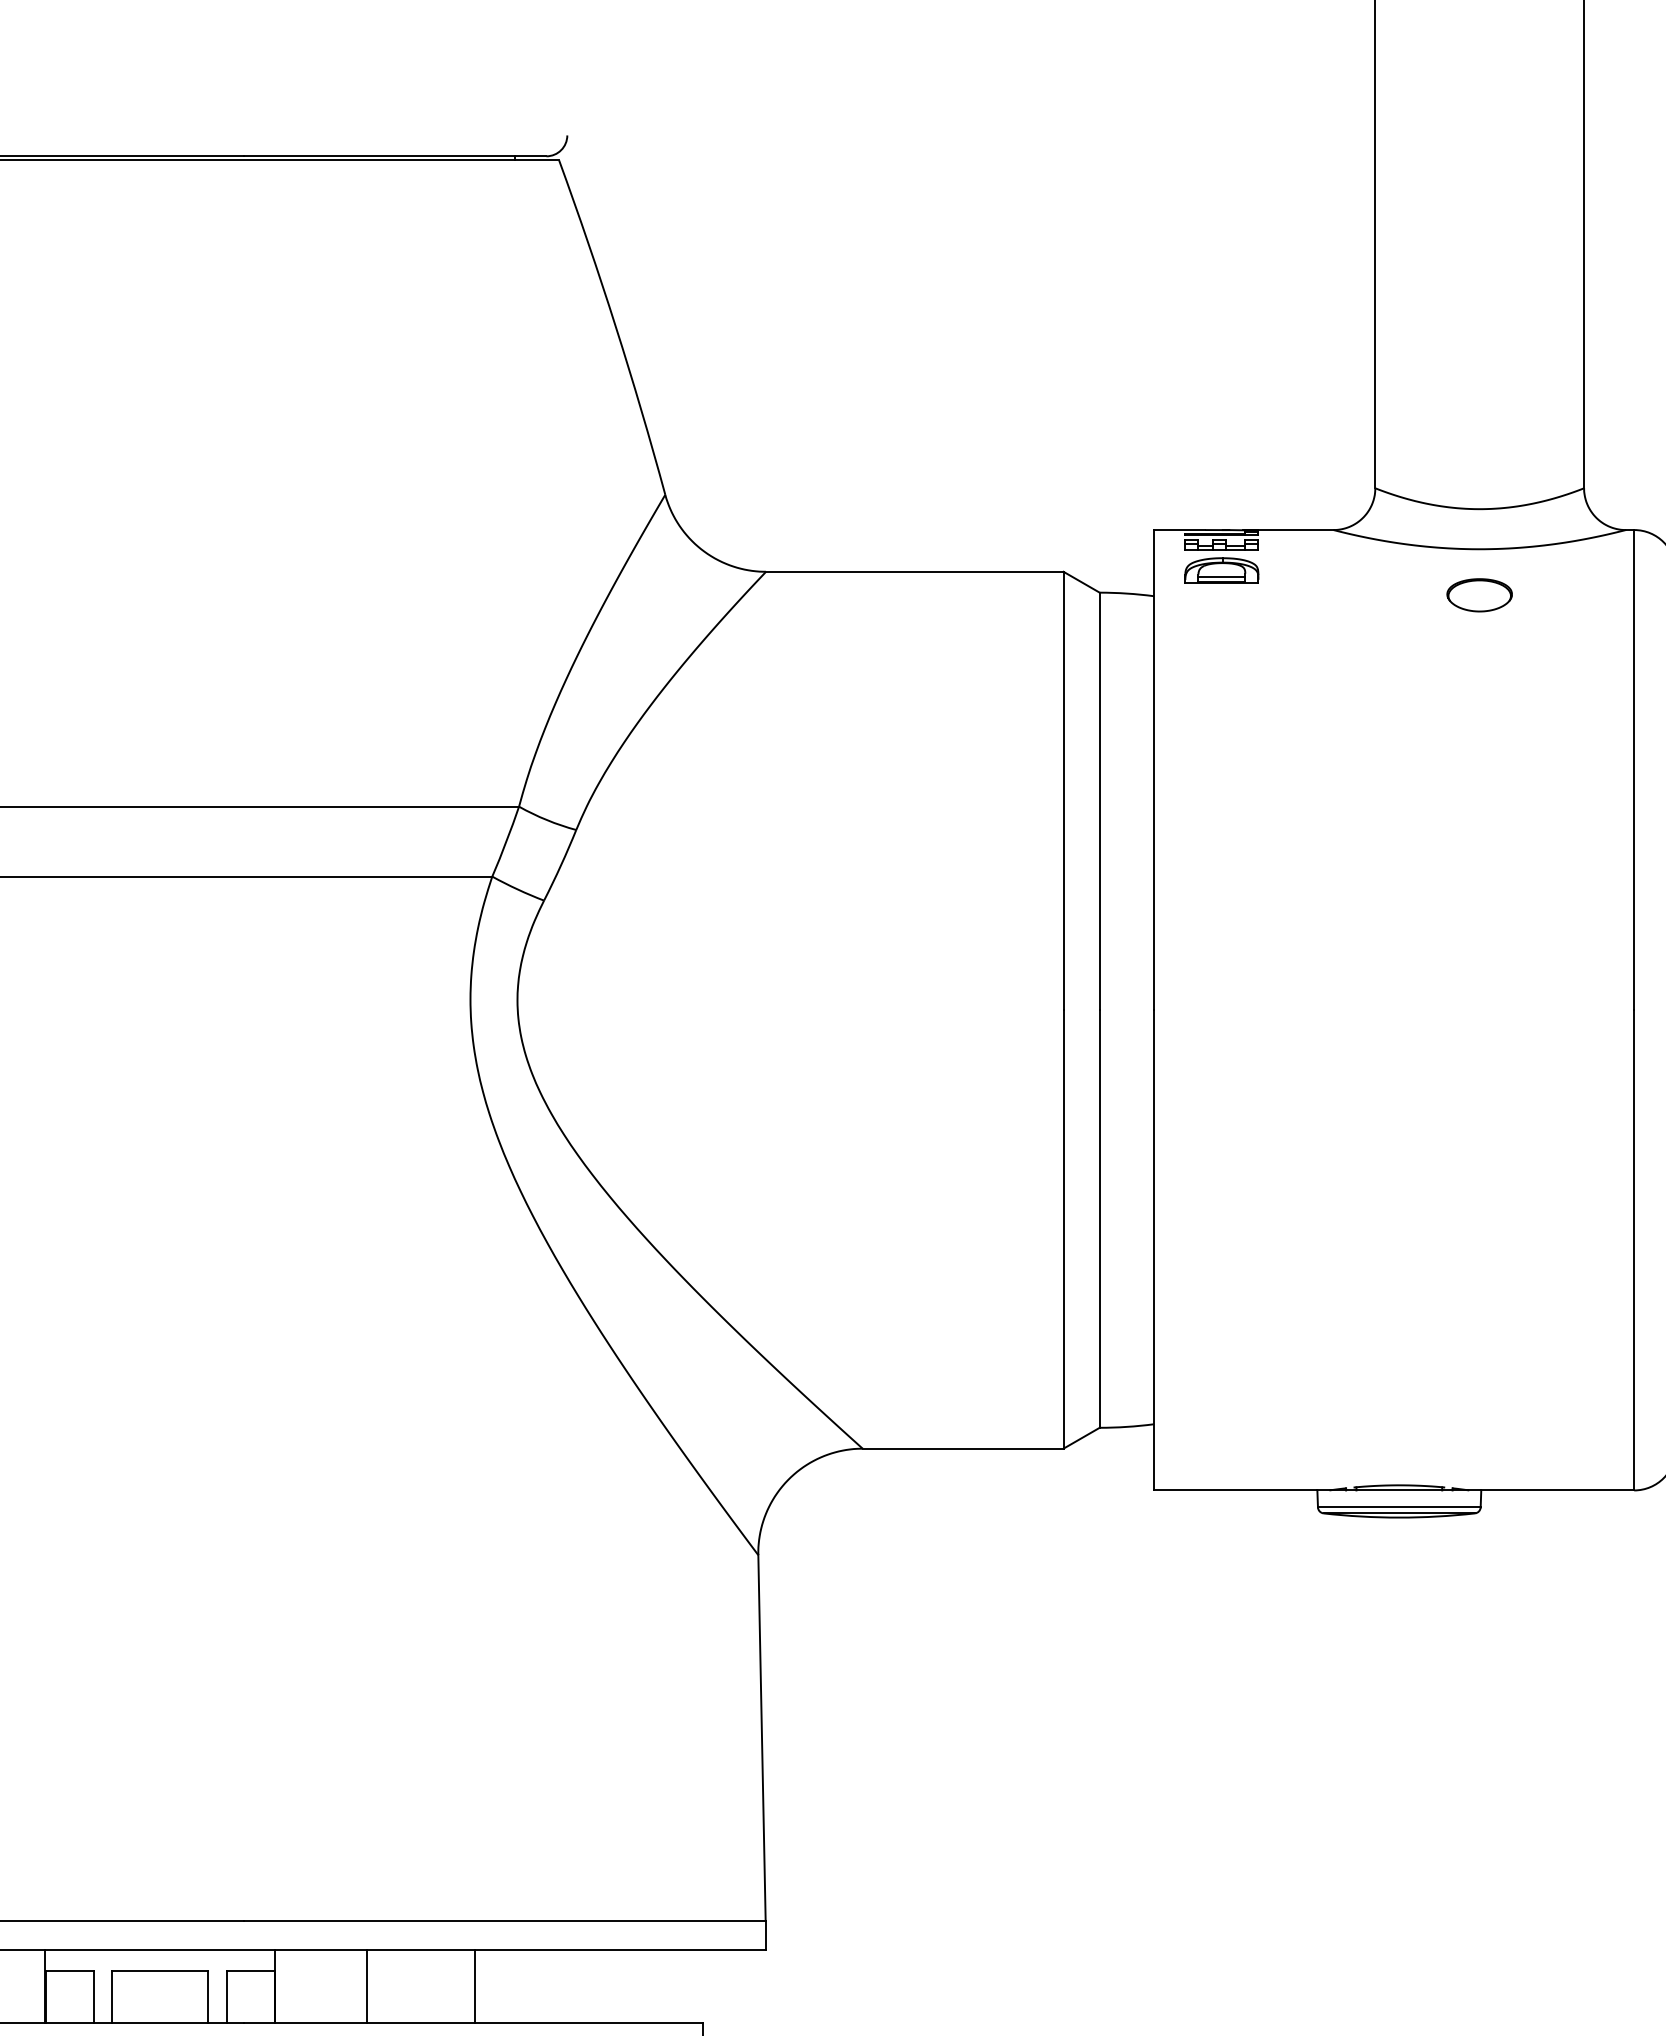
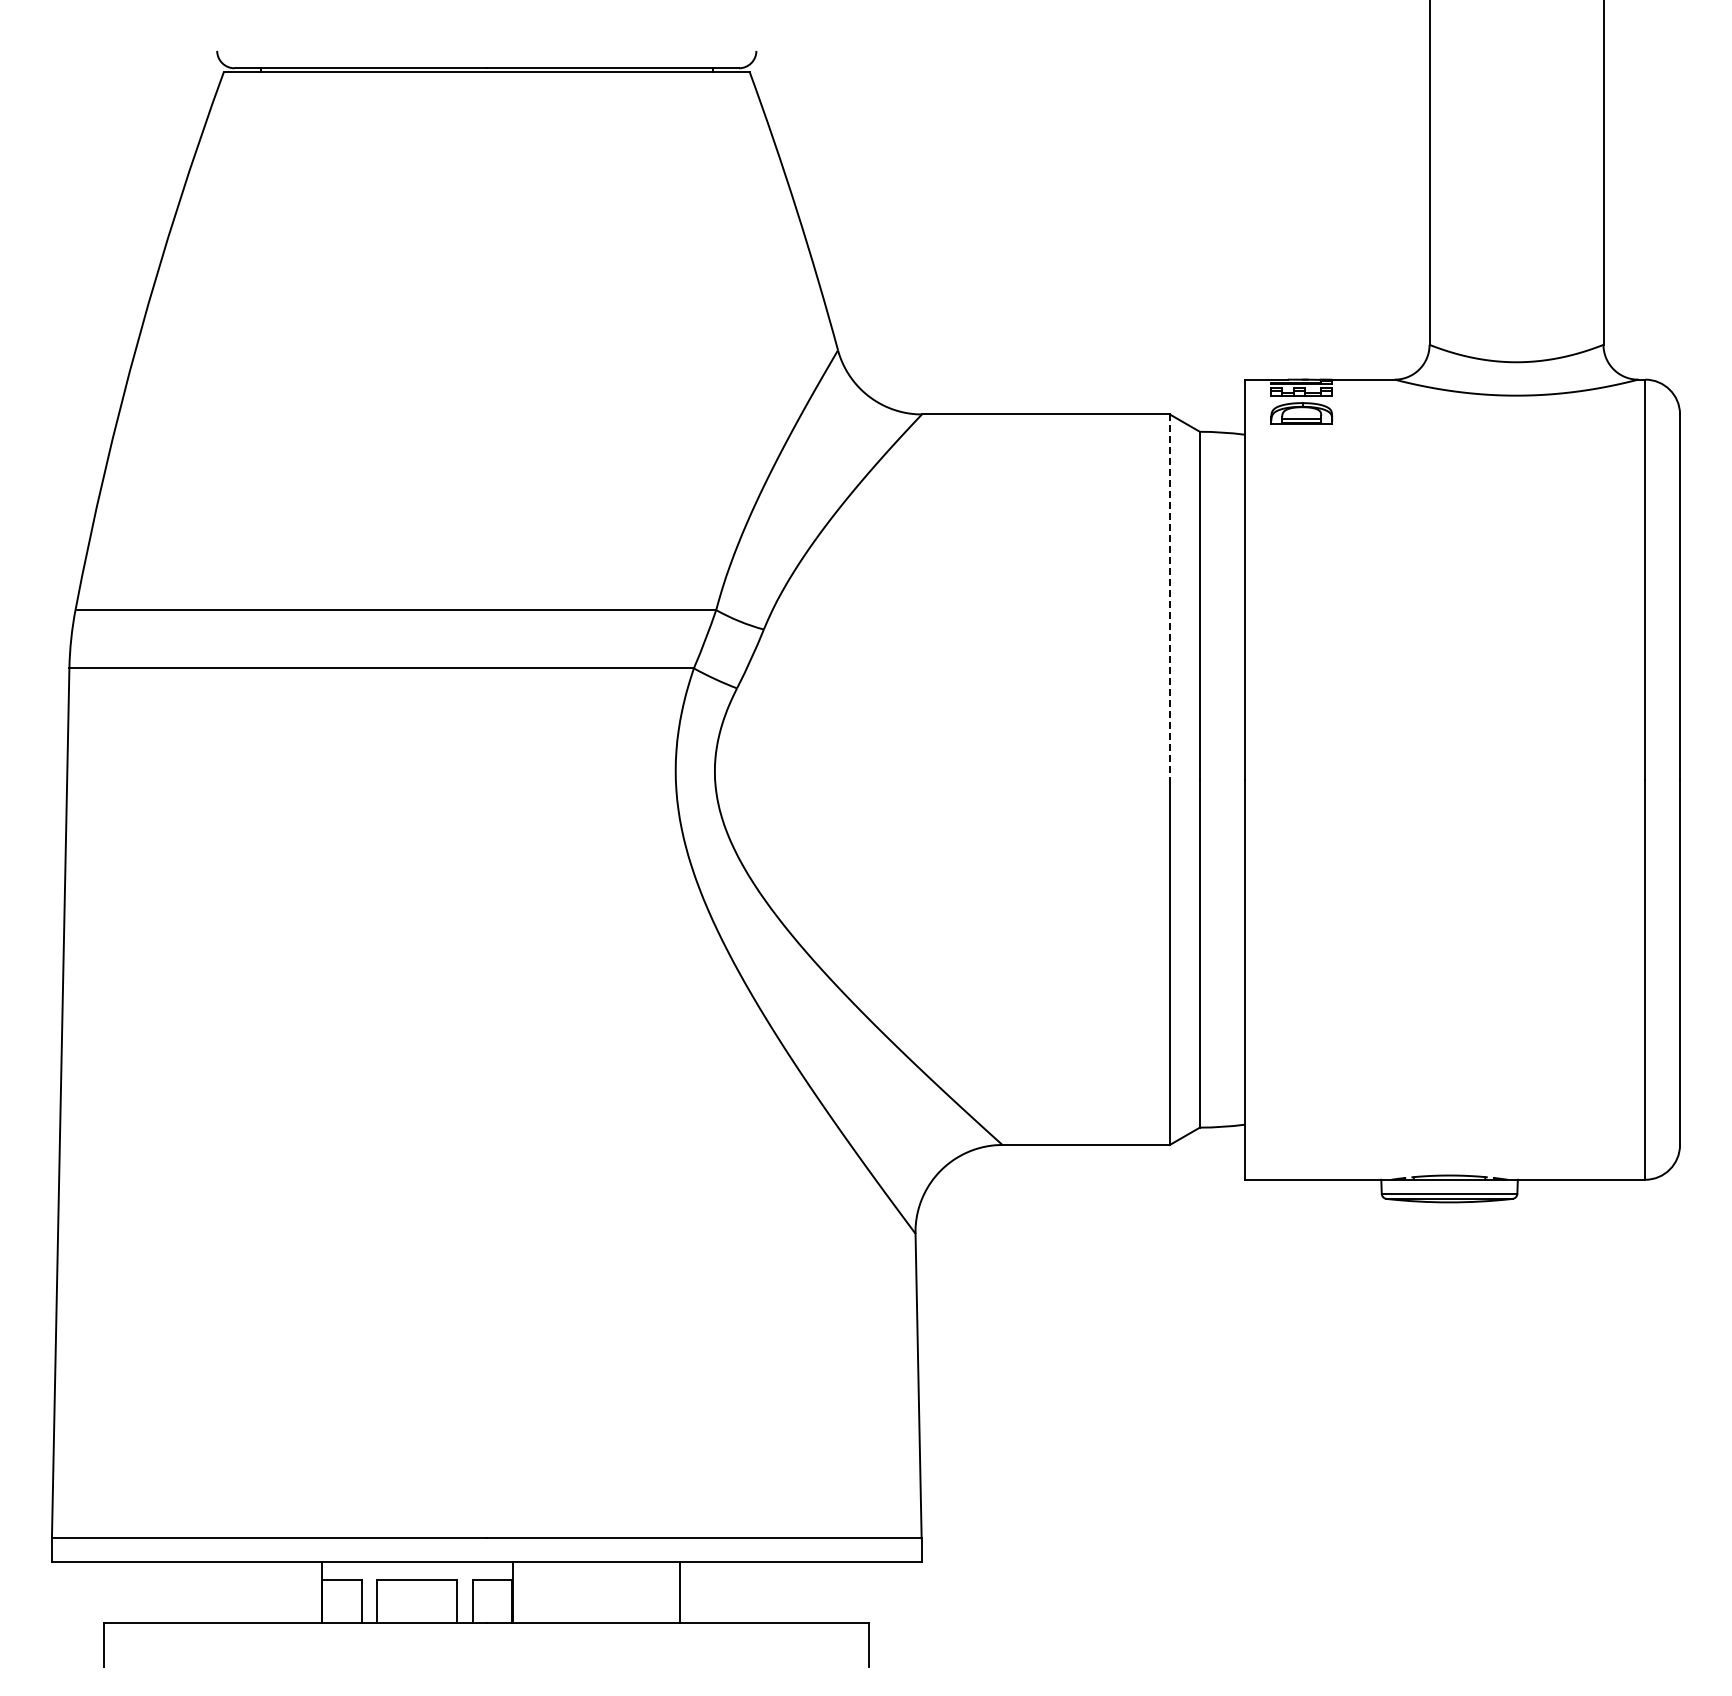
part: (1479, 594) -> (1516, 433), removed
line: (1063, 791) -> (1169, 597), solid -> dashed
line: (366, 1985) -> (589, 1592), removed

